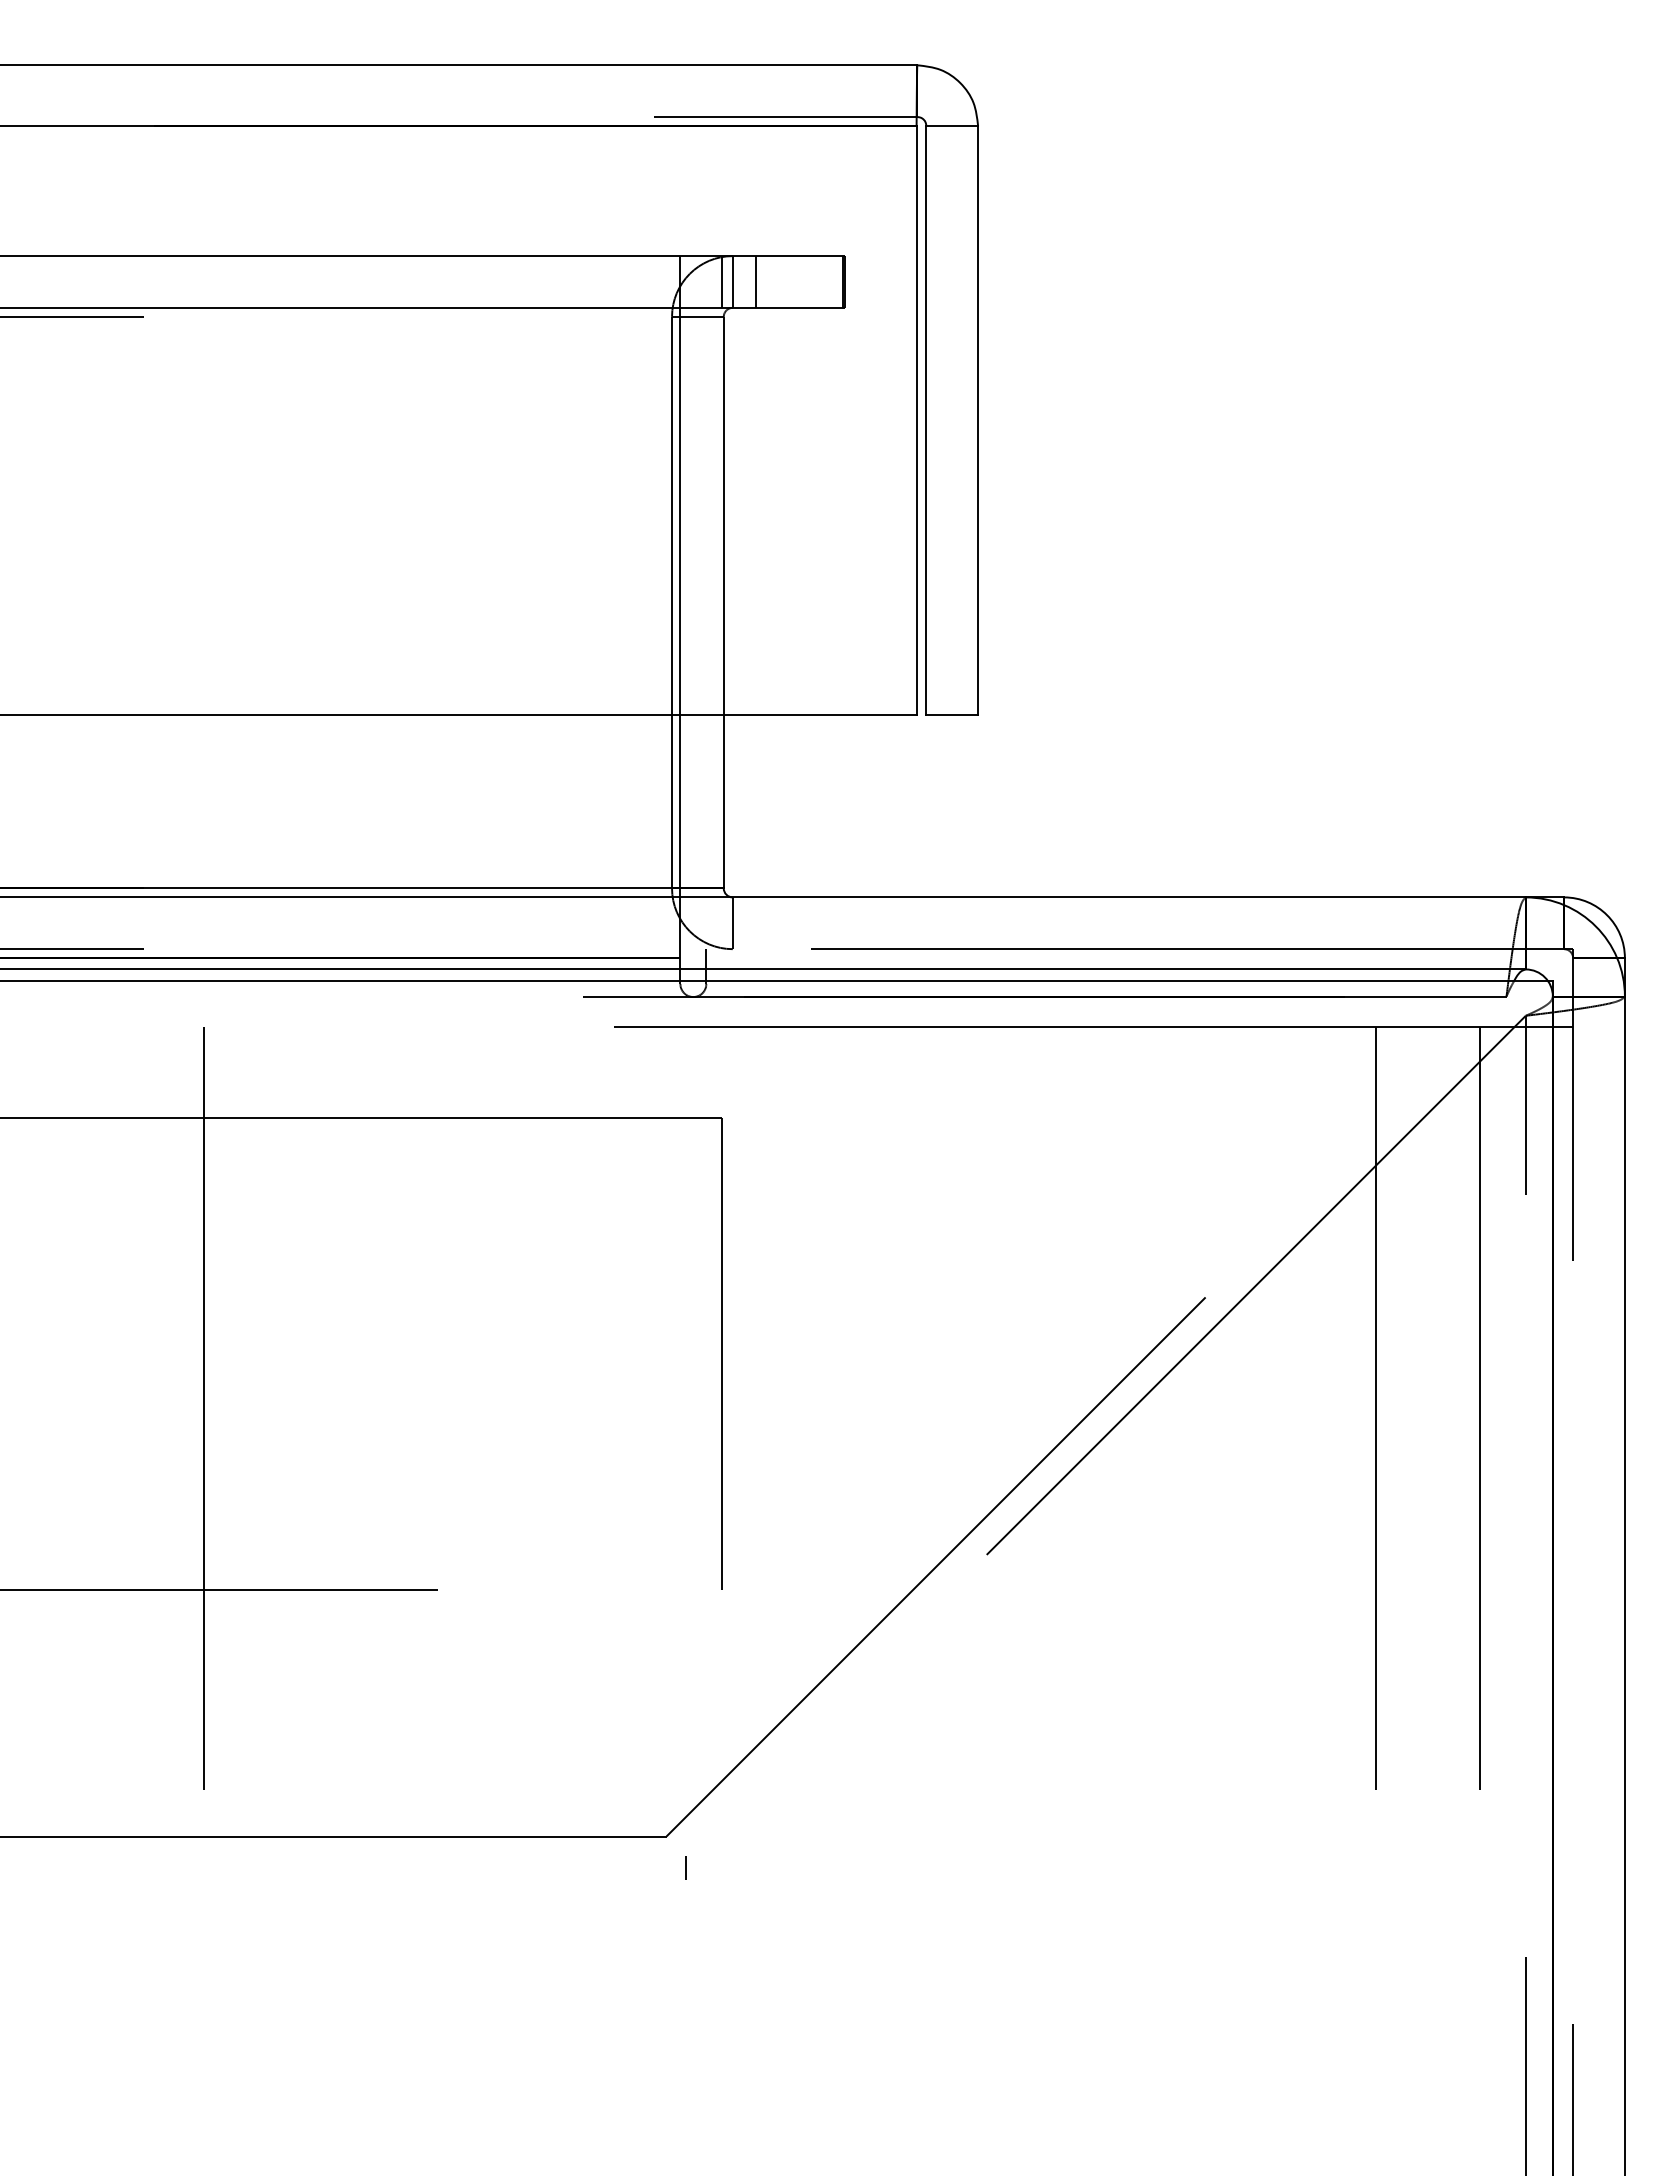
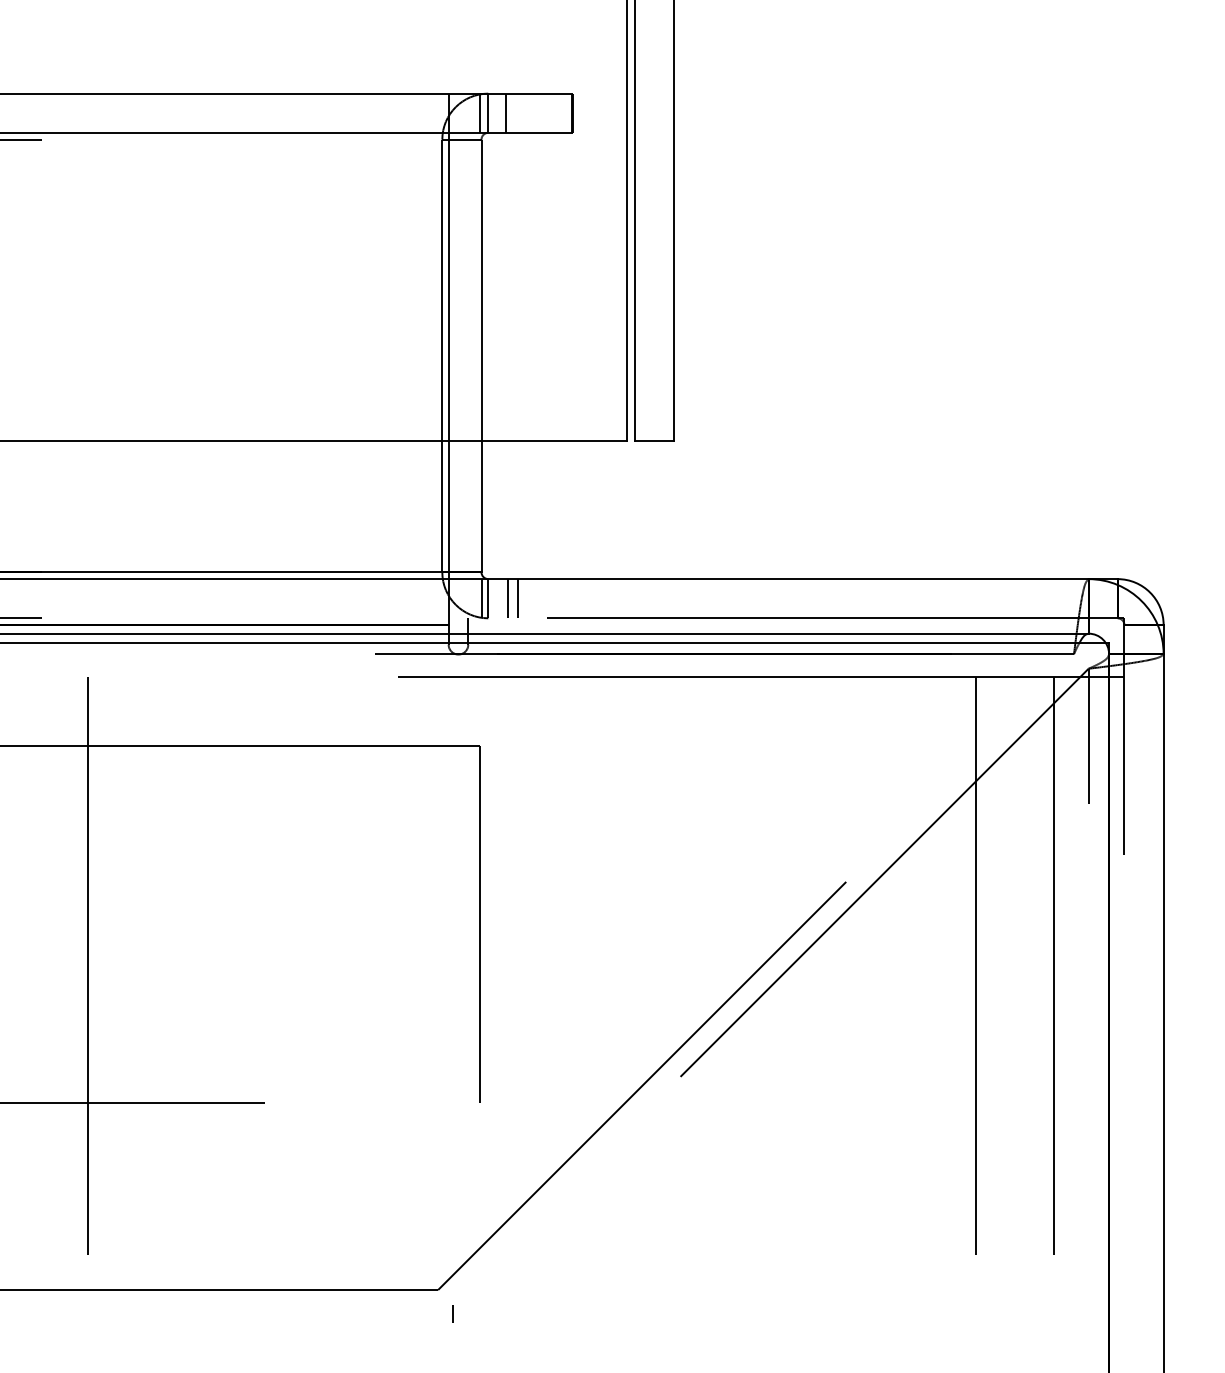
line: (723, 923) -> (481, 598), added
line: (758, 923) -> (507, 598), added
line: (771, 923) -> (517, 598), added

